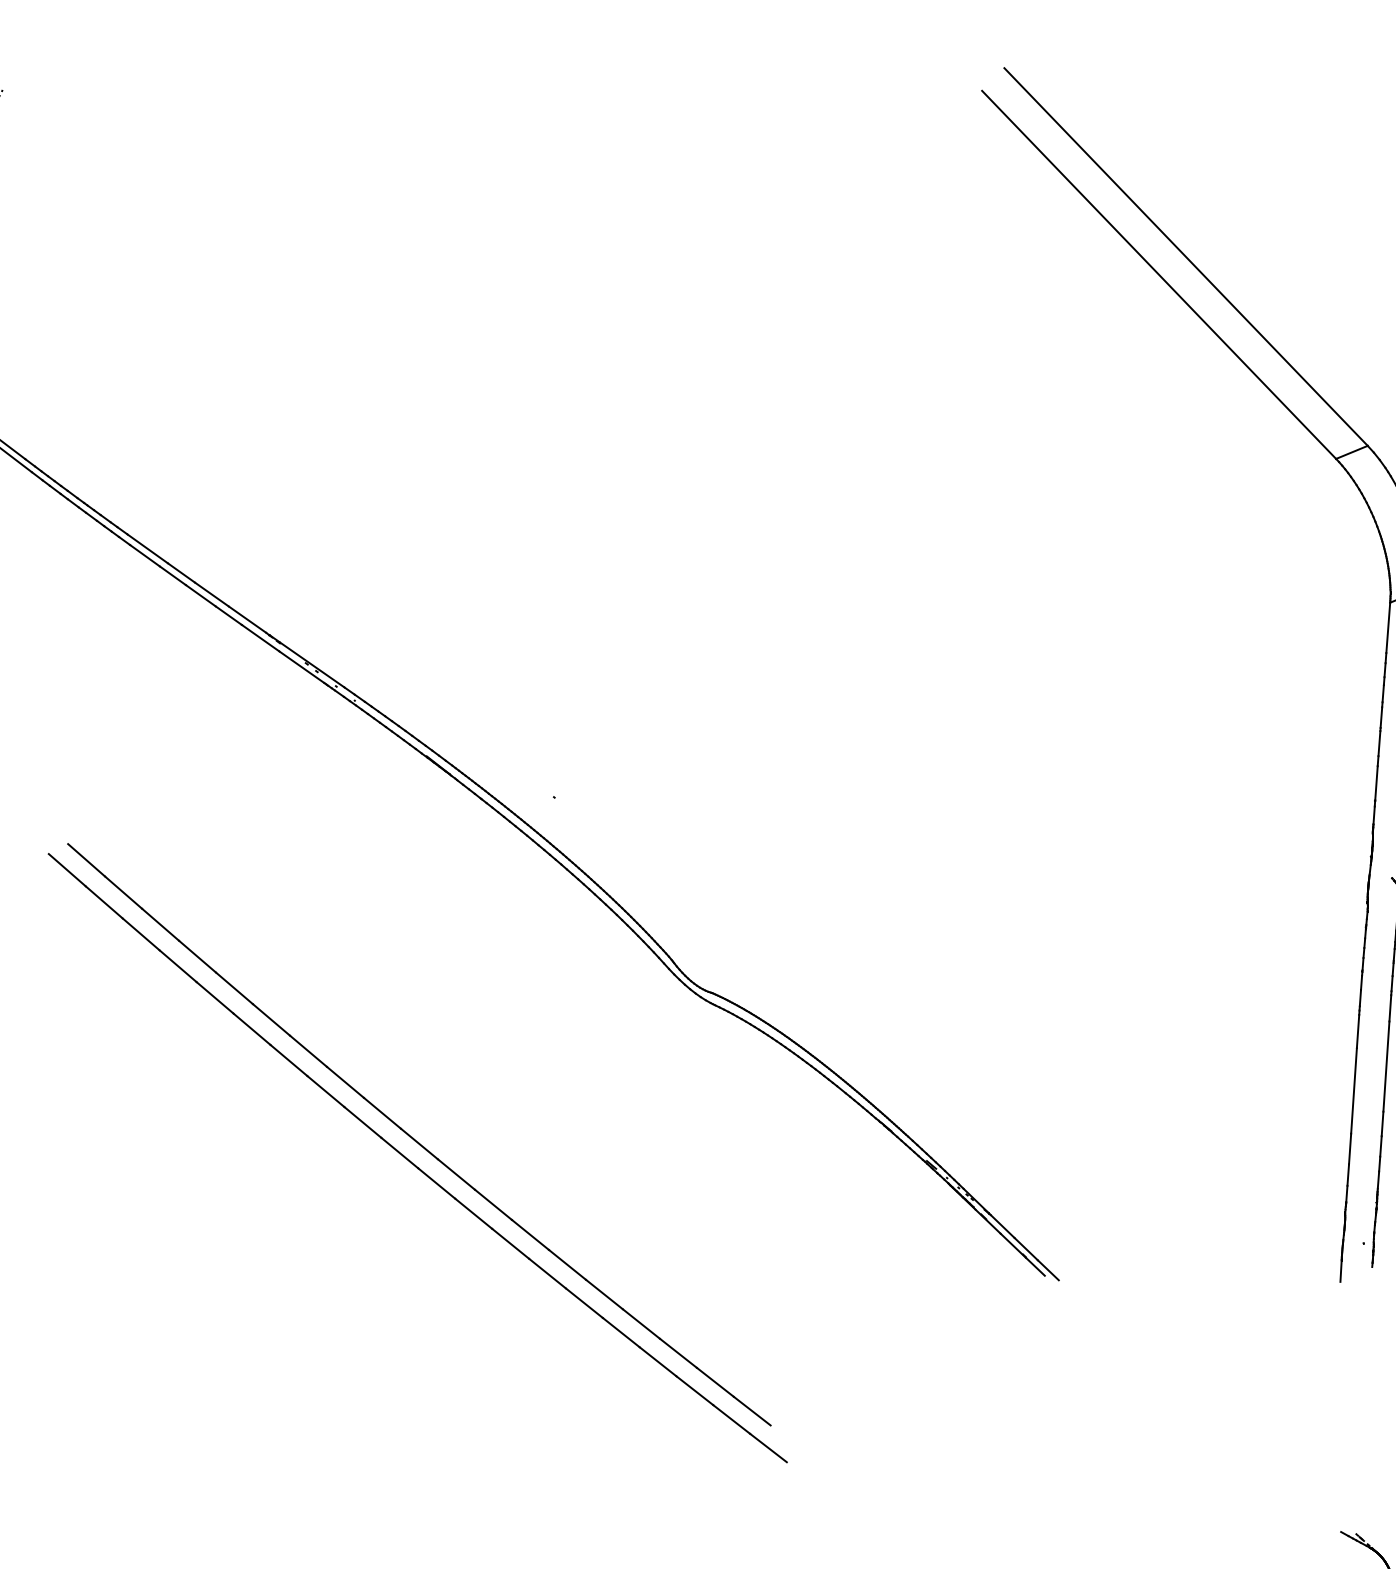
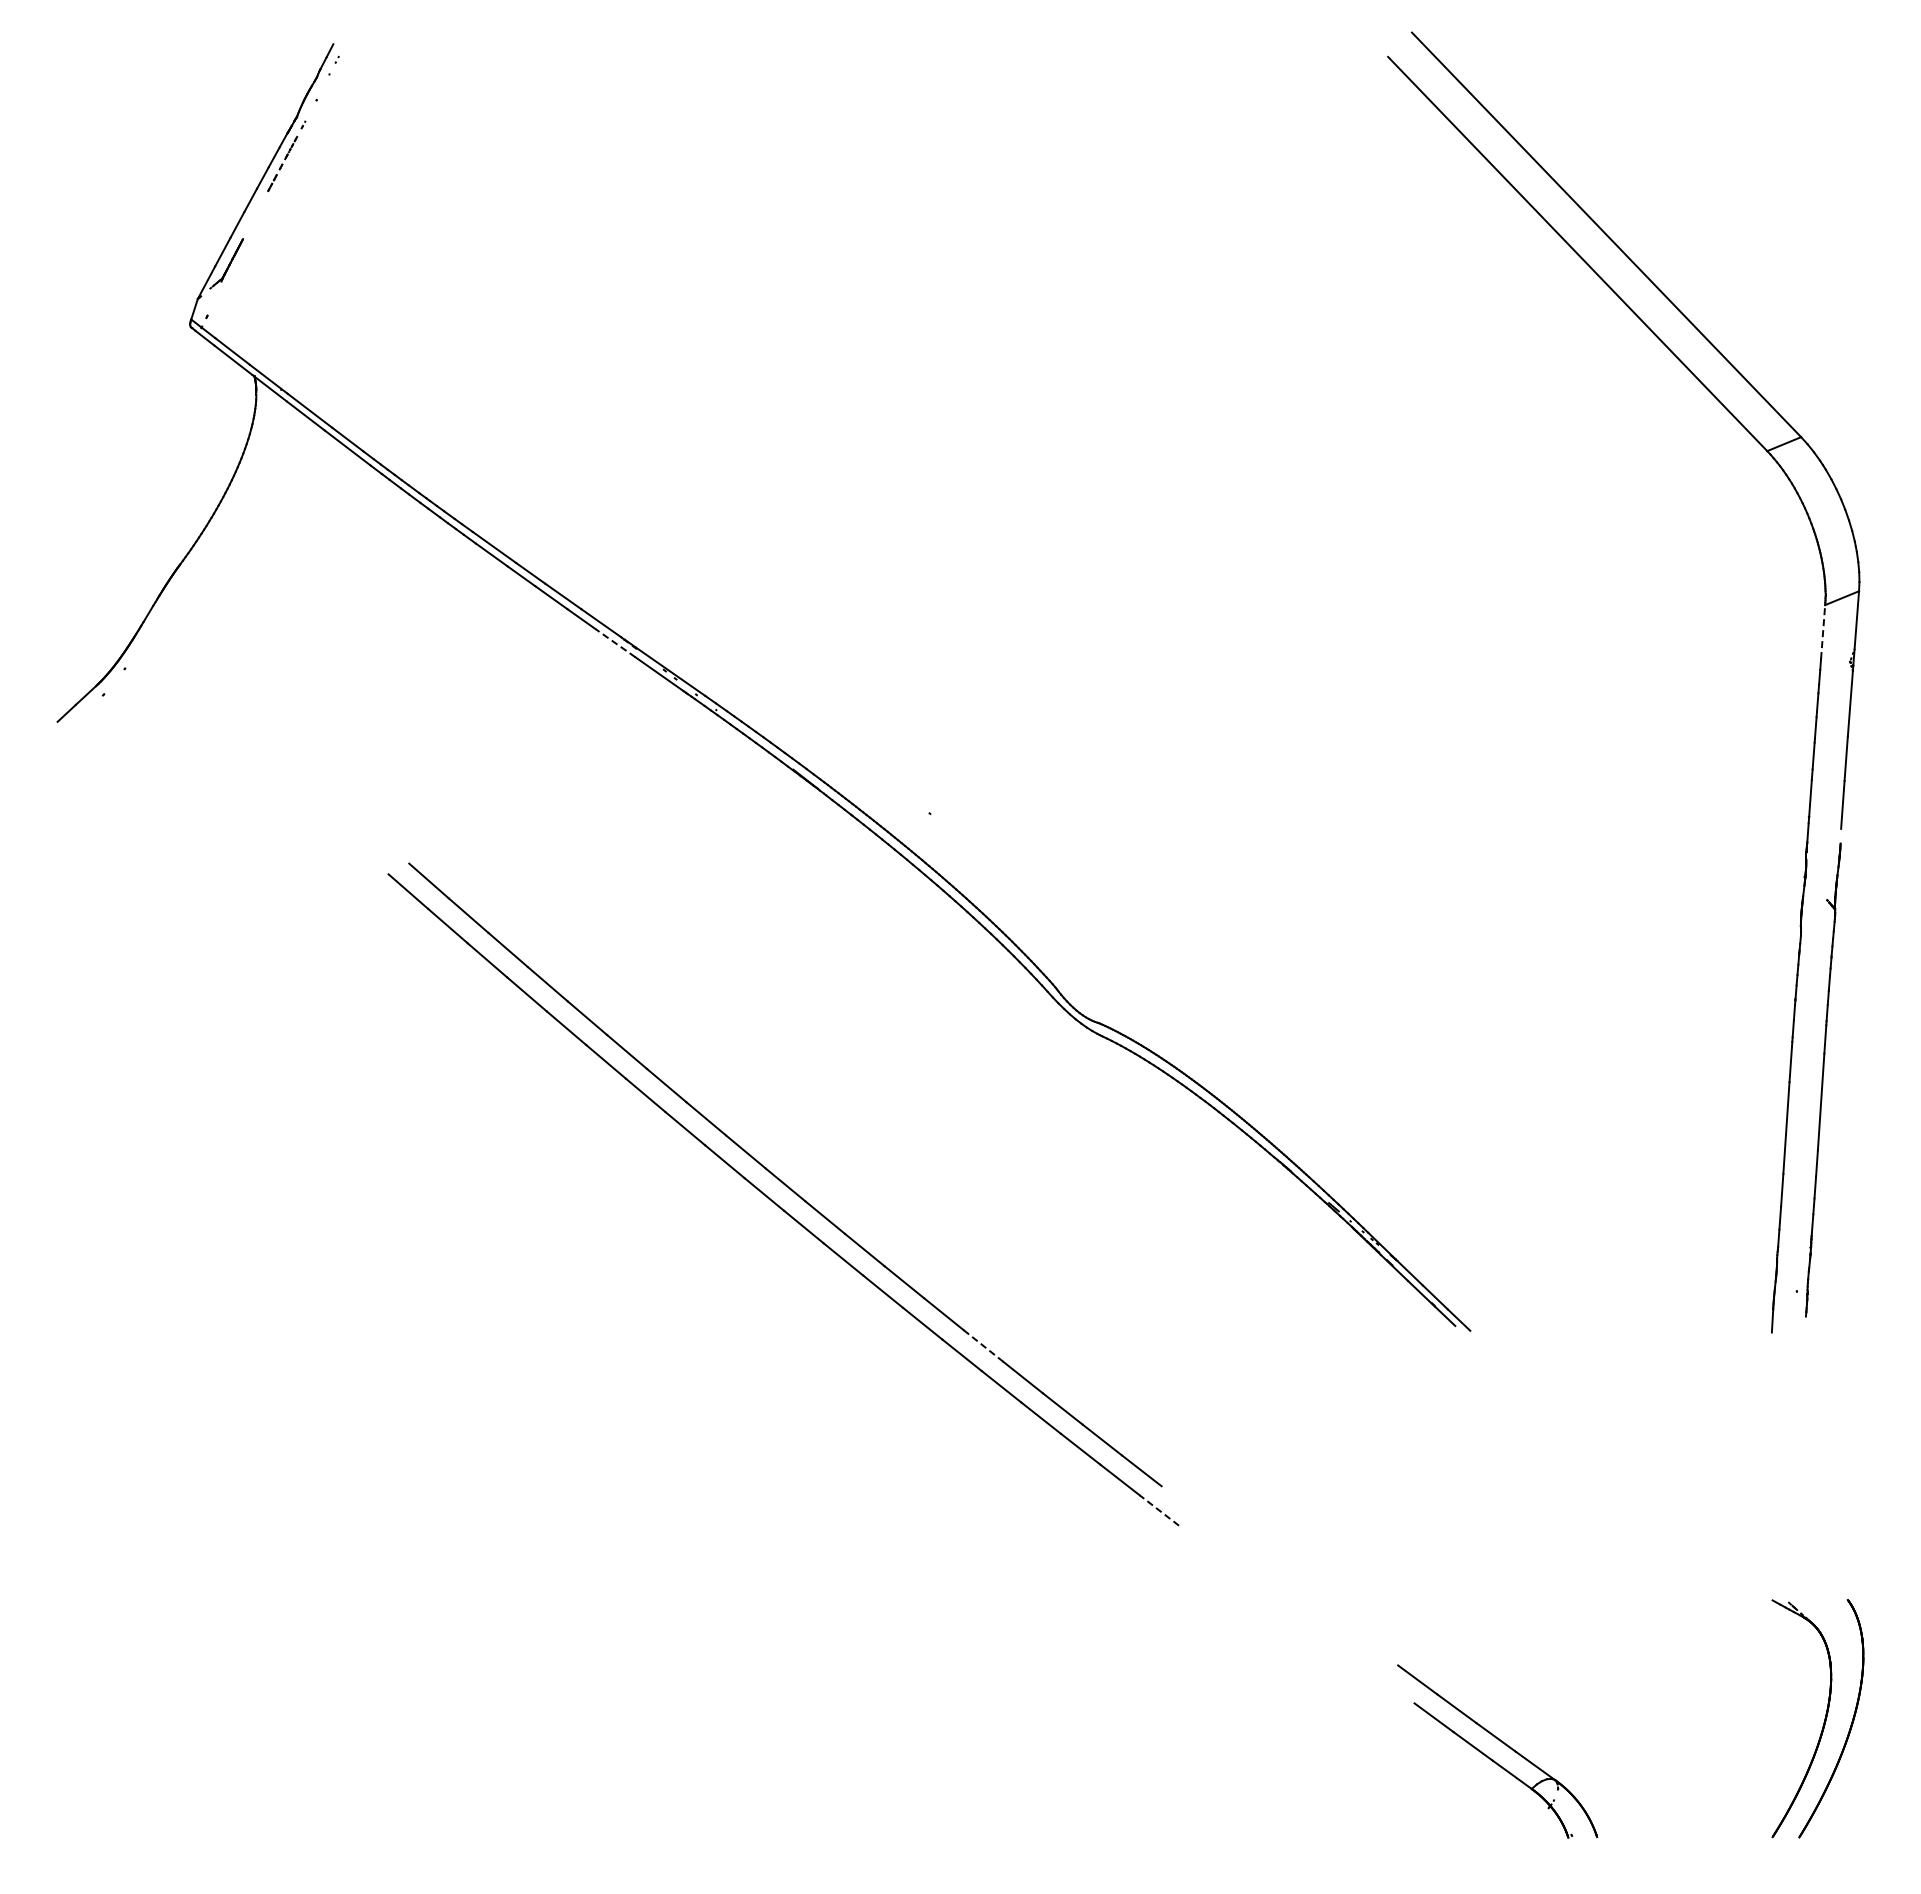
line: (1388, 627) -> (1823, 631), solid -> dashed
line: (260, 638) -> (615, 643), solid -> dashed
line: (604, 1294) -> (983, 1345), solid -> dashed
line: (768, 1448) -> (1159, 1510), solid -> dashed

